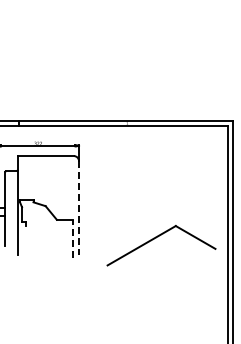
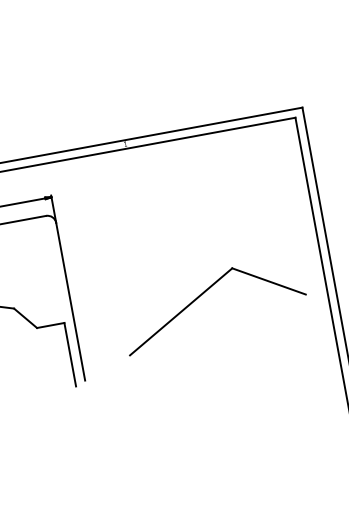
line: (79, 208) -> (71, 302), dashed -> solid
part: (158, 237) -> (206, 292), moved
line: (73, 238) -> (70, 354), dashed -> solid

